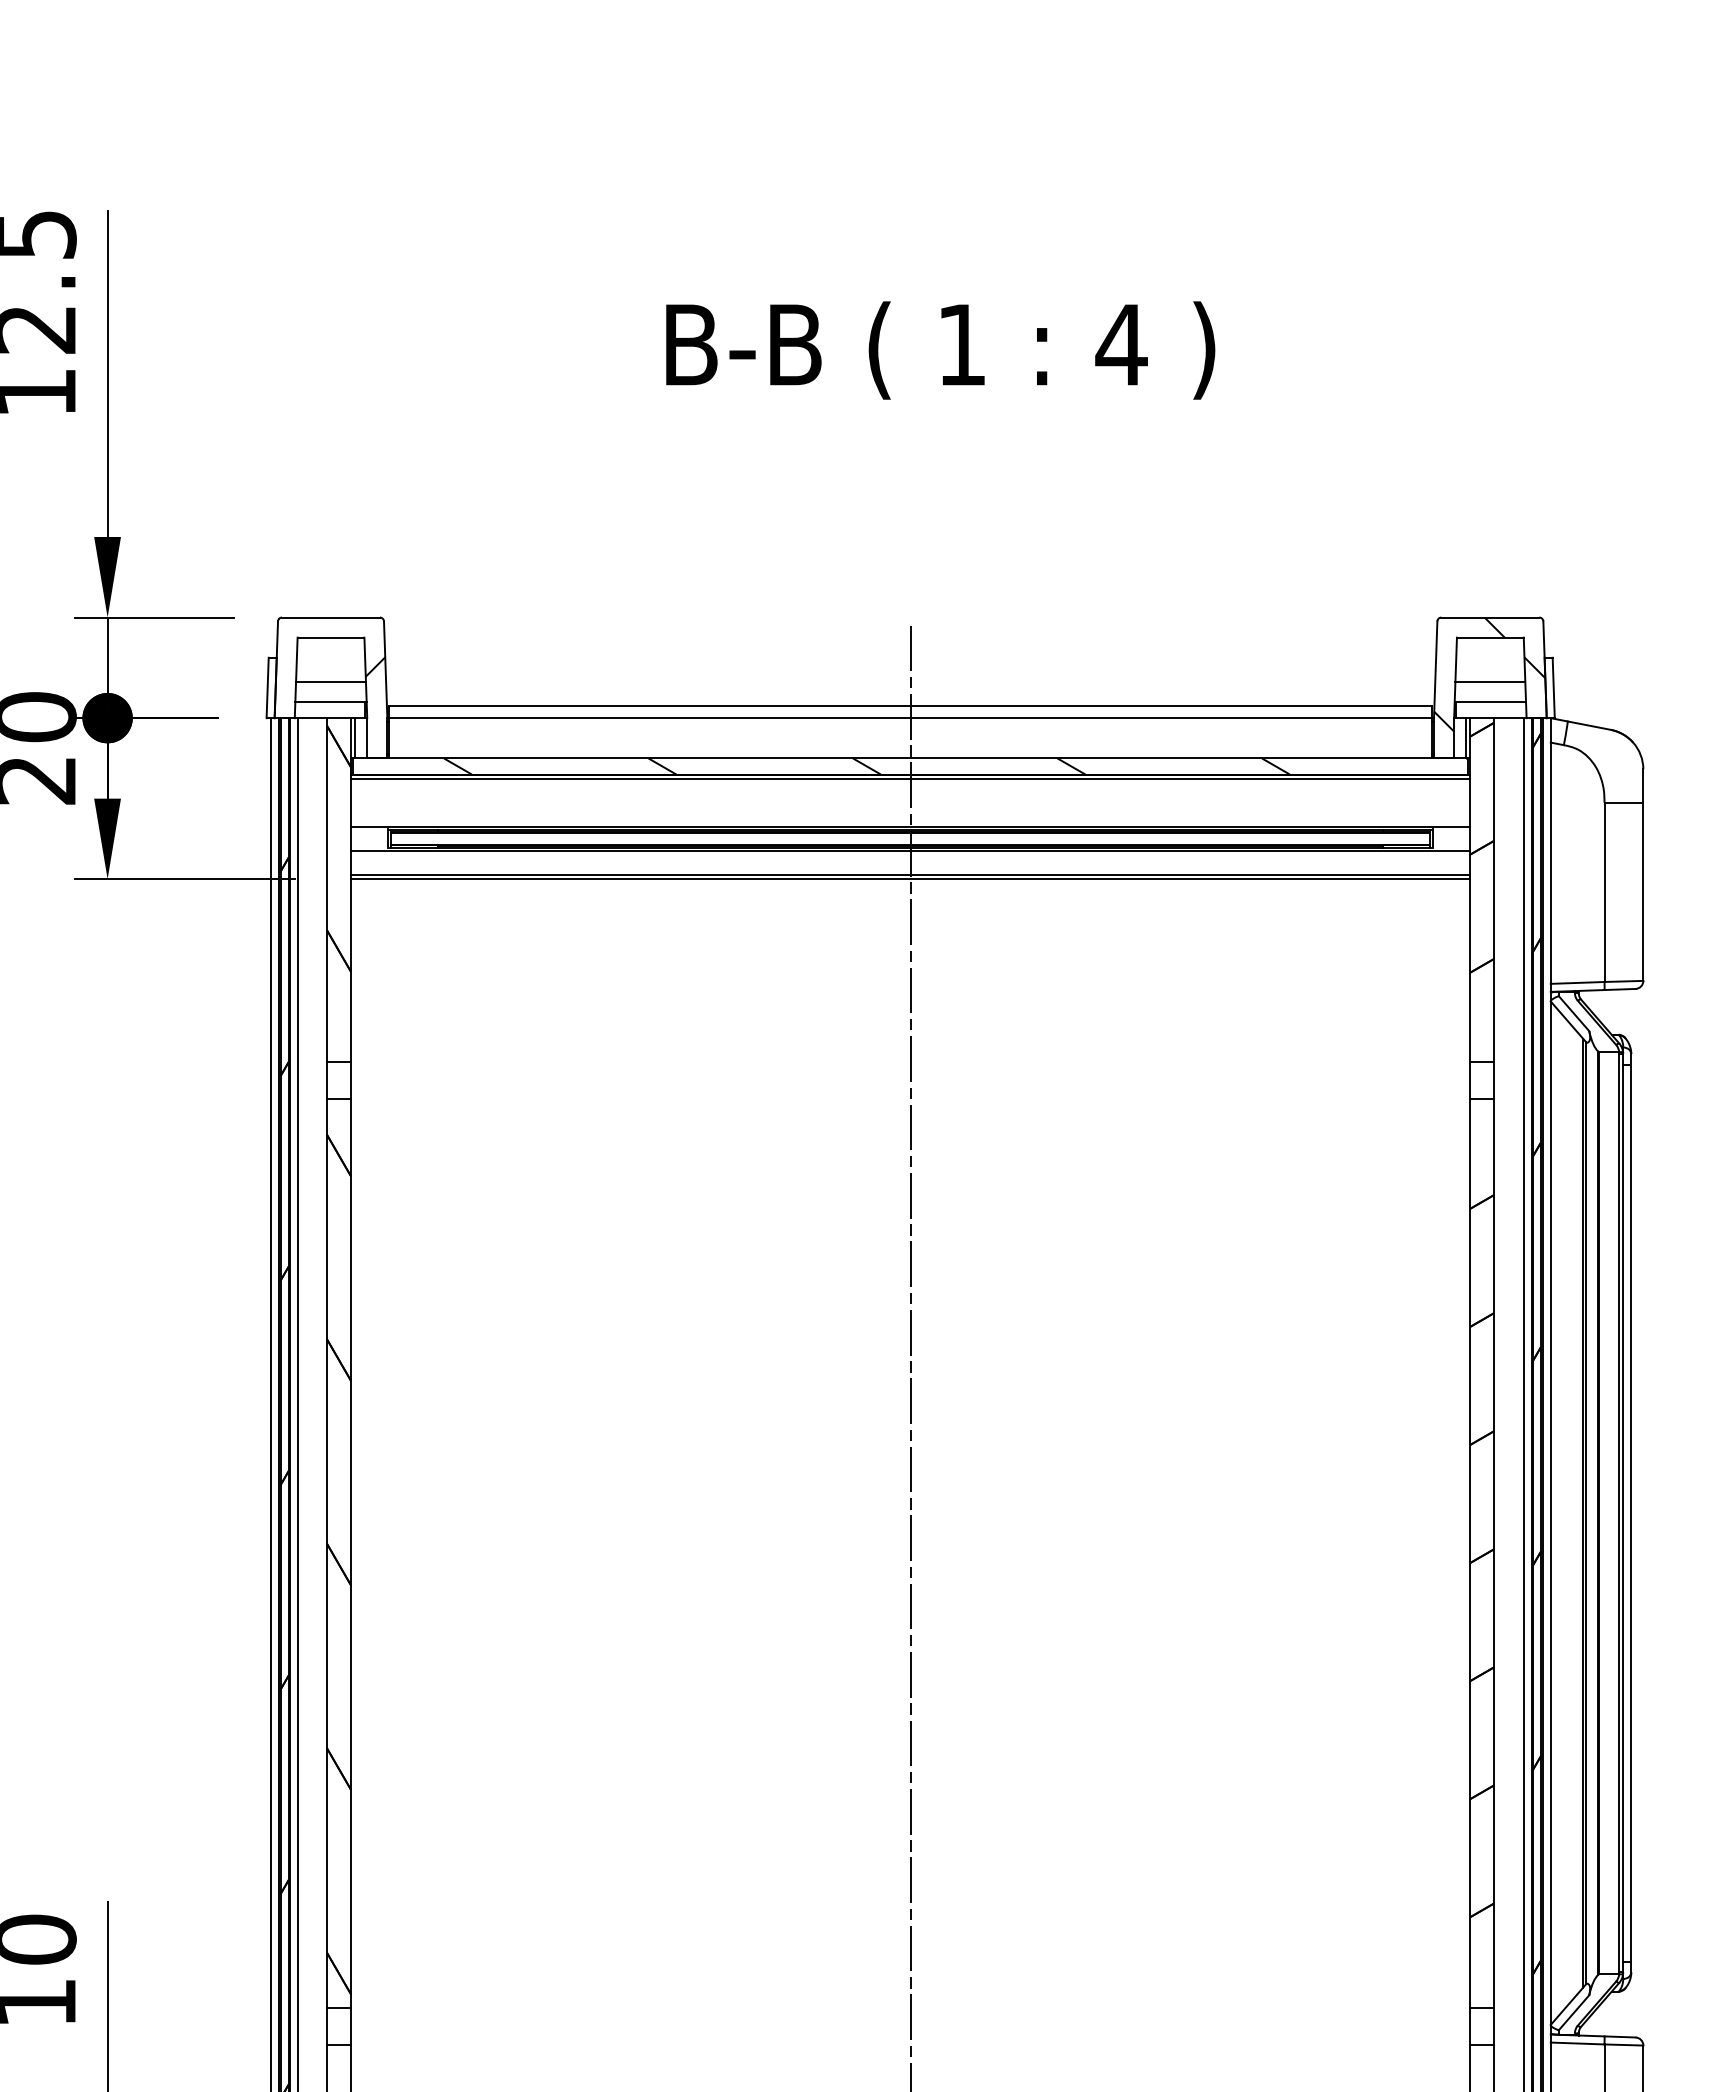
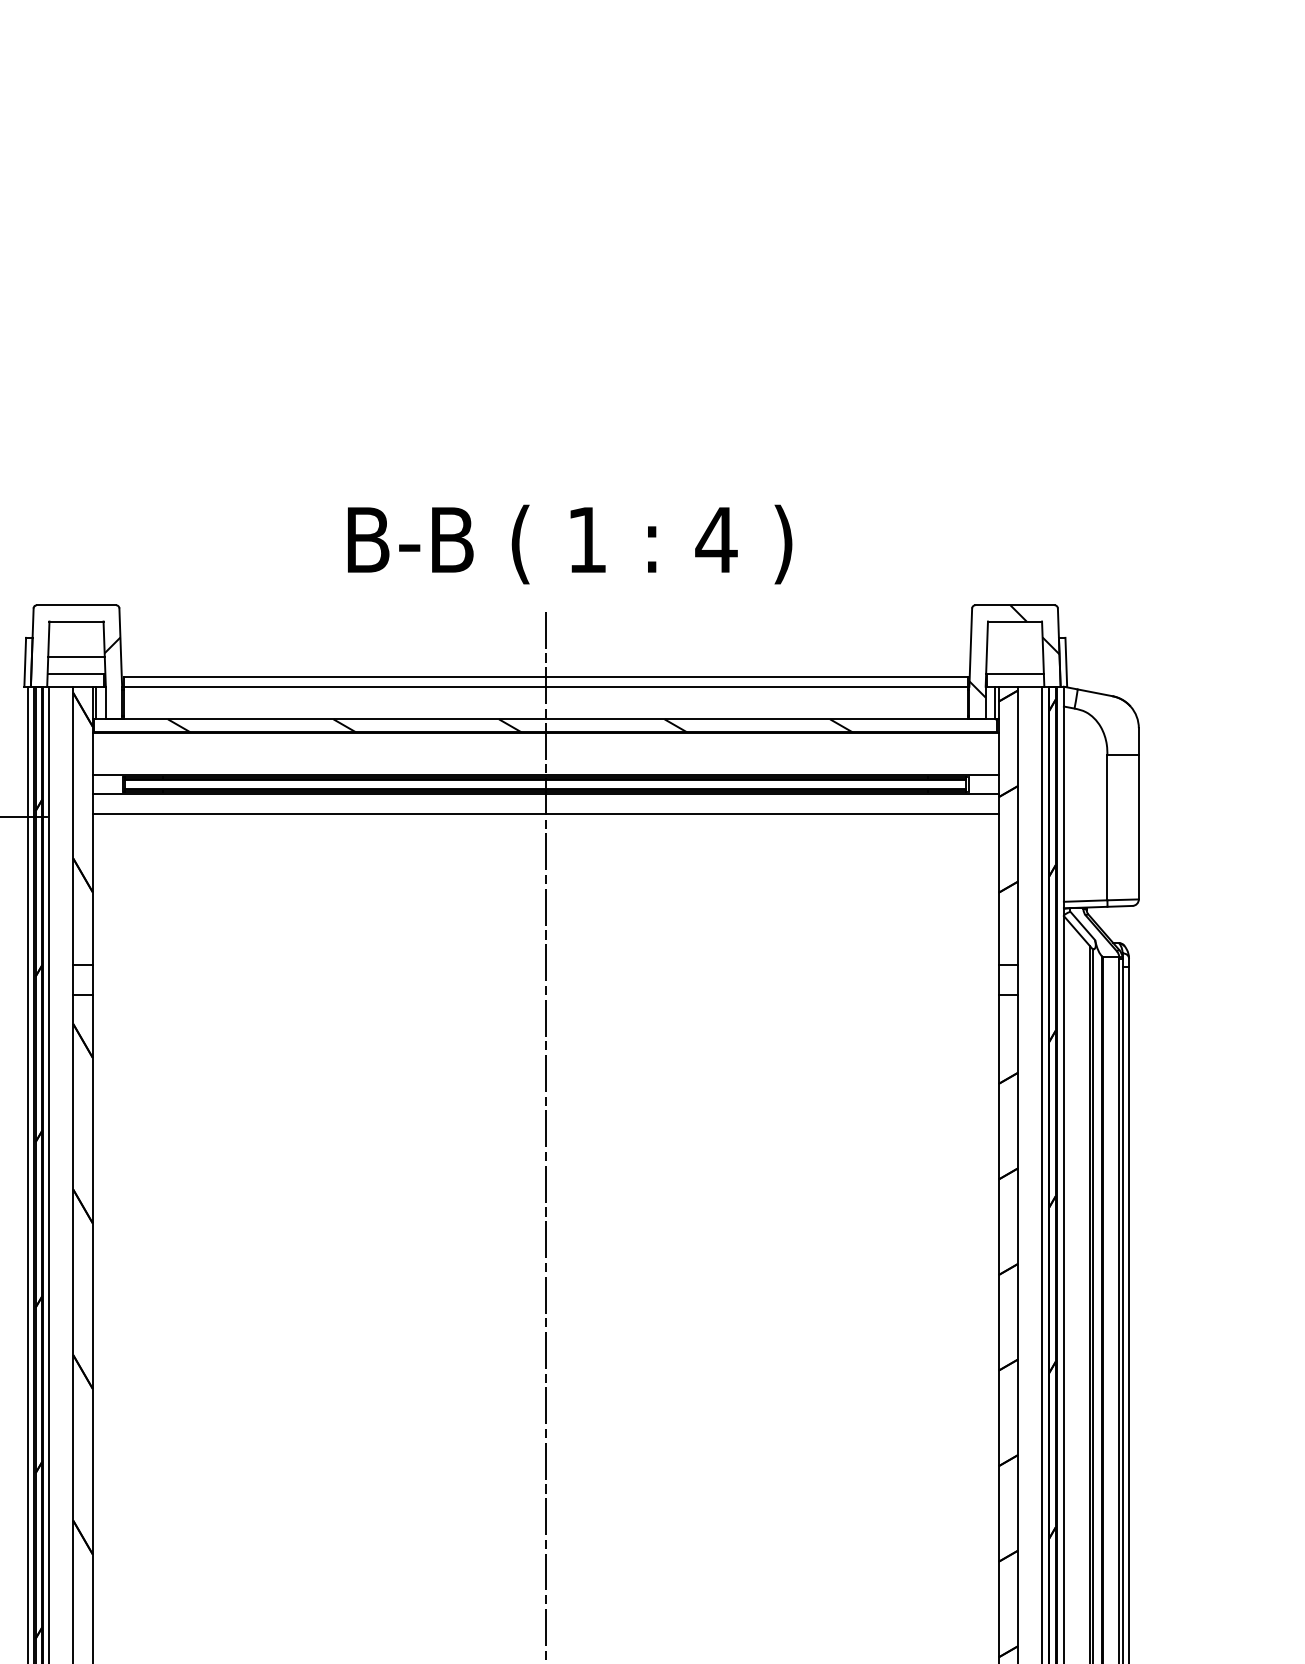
text: (940, 350) -> (569, 544), moved
line: (1490, 681) -> (1015, 657), removed
line: (910, 778) -> (545, 735), removed
line: (910, 879) -> (545, 817), removed

